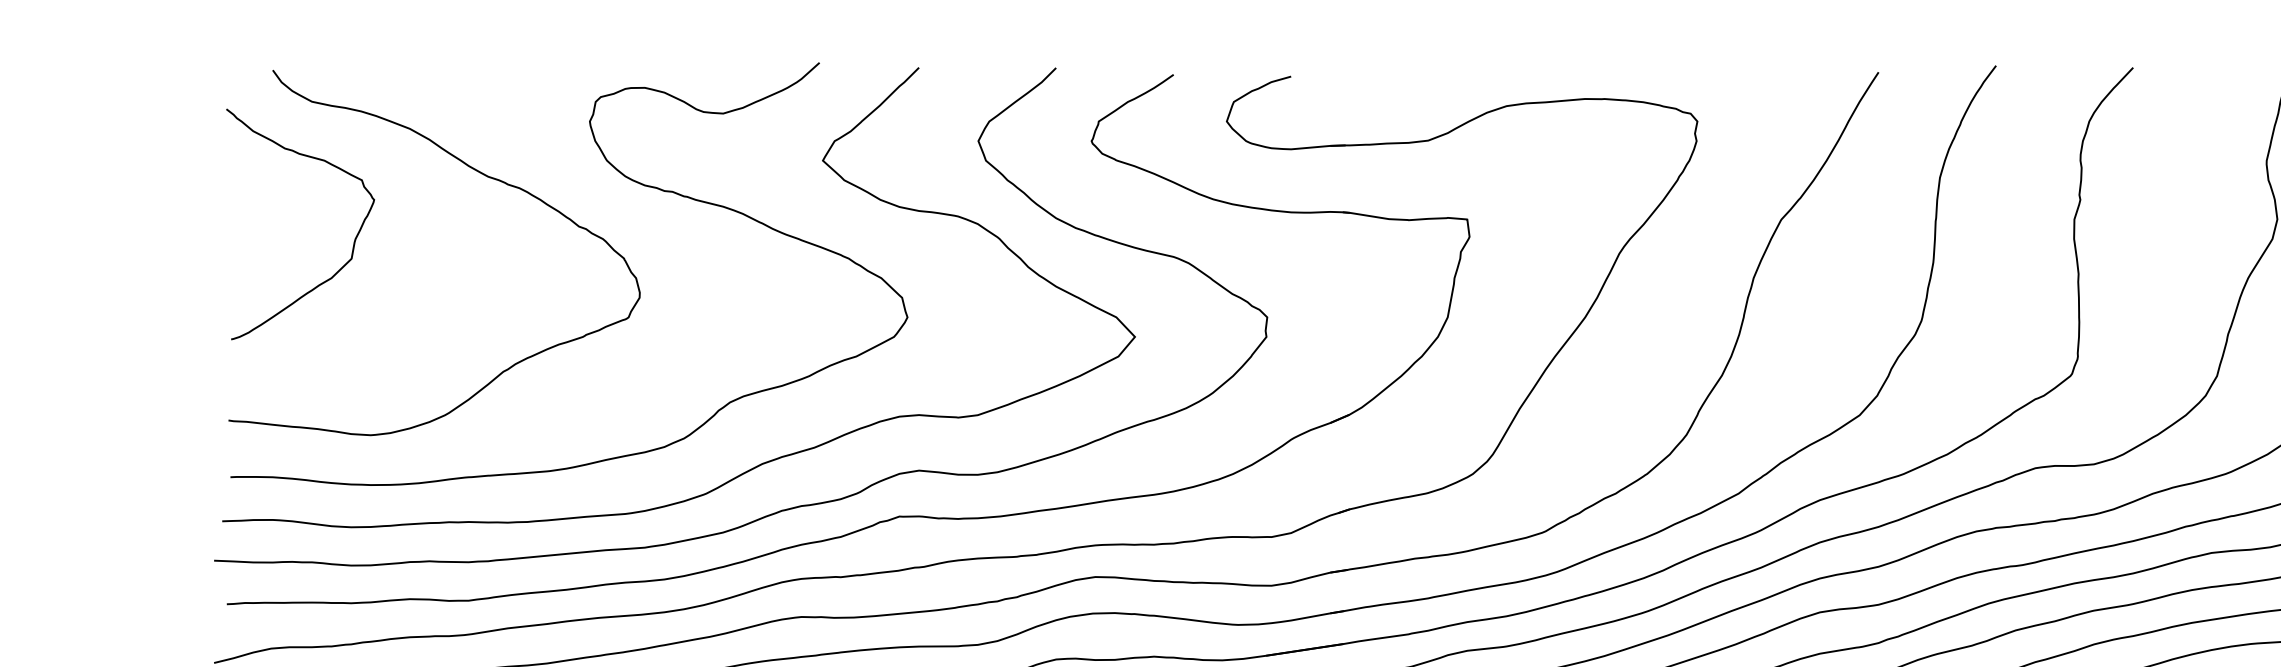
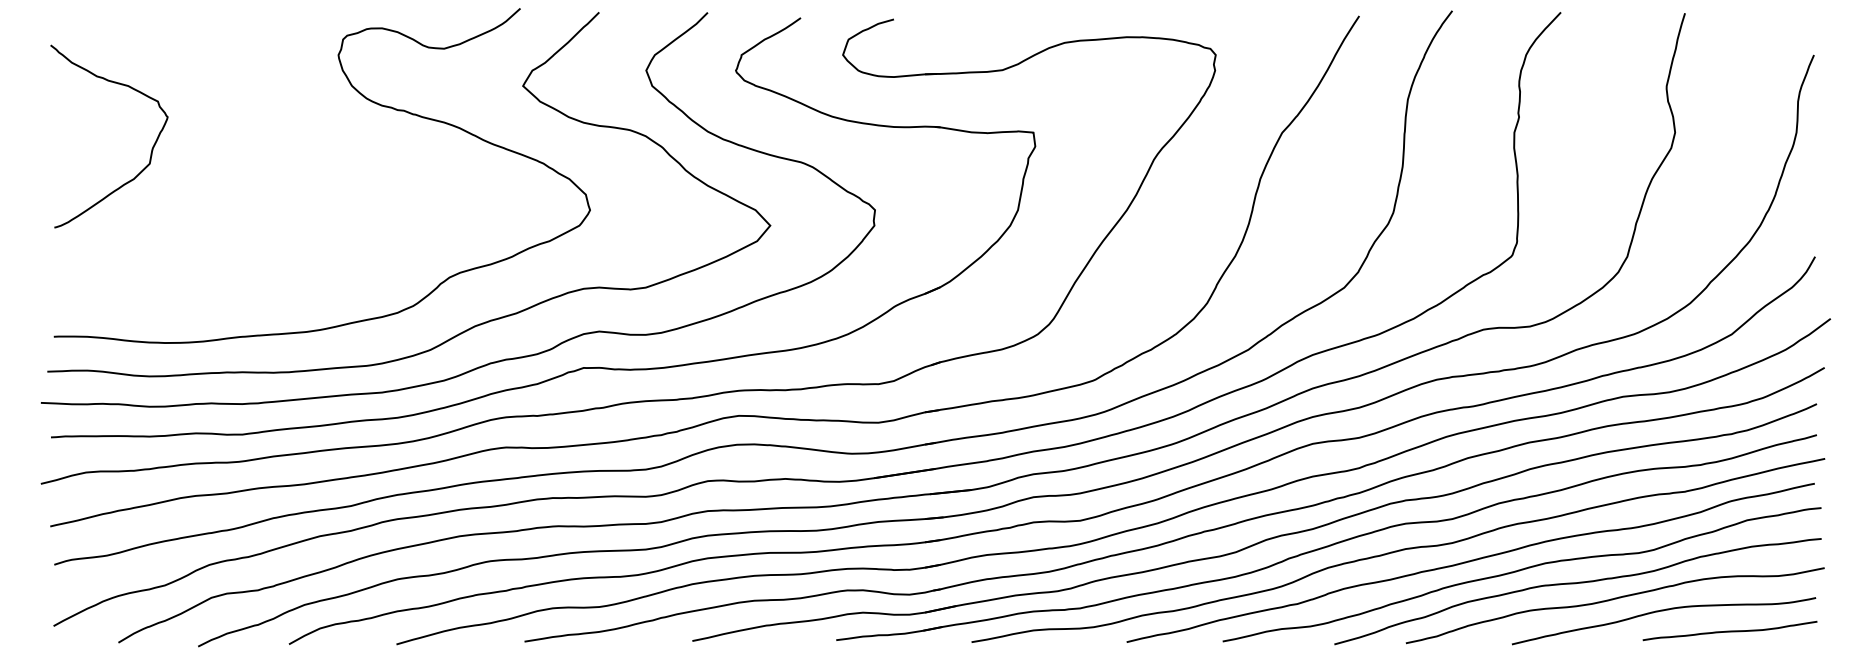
curve: (474, 171) -> (247, 94), removed

